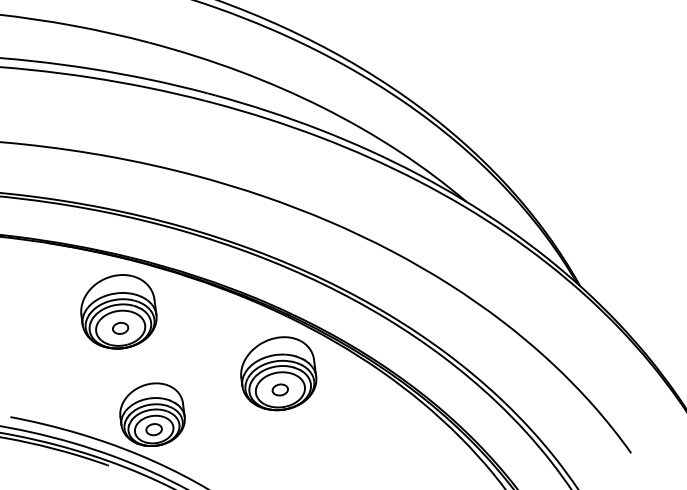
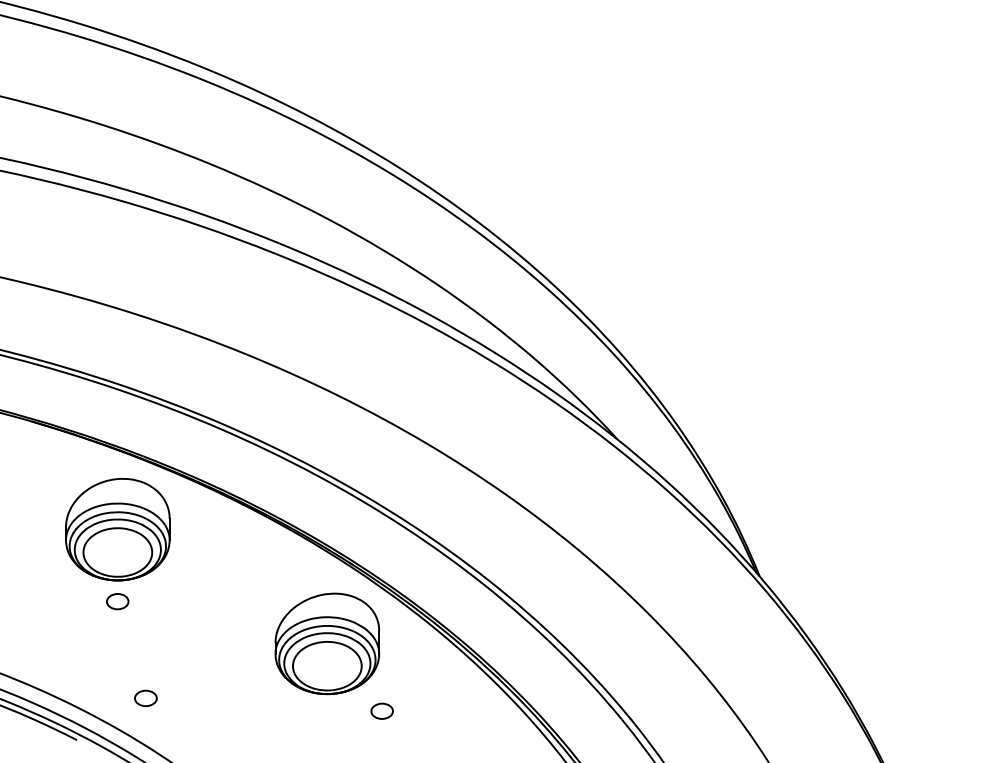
part: (120, 328) -> (117, 601), moved
part: (279, 389) -> (381, 710), moved
part: (151, 414) -> (145, 677), removed

